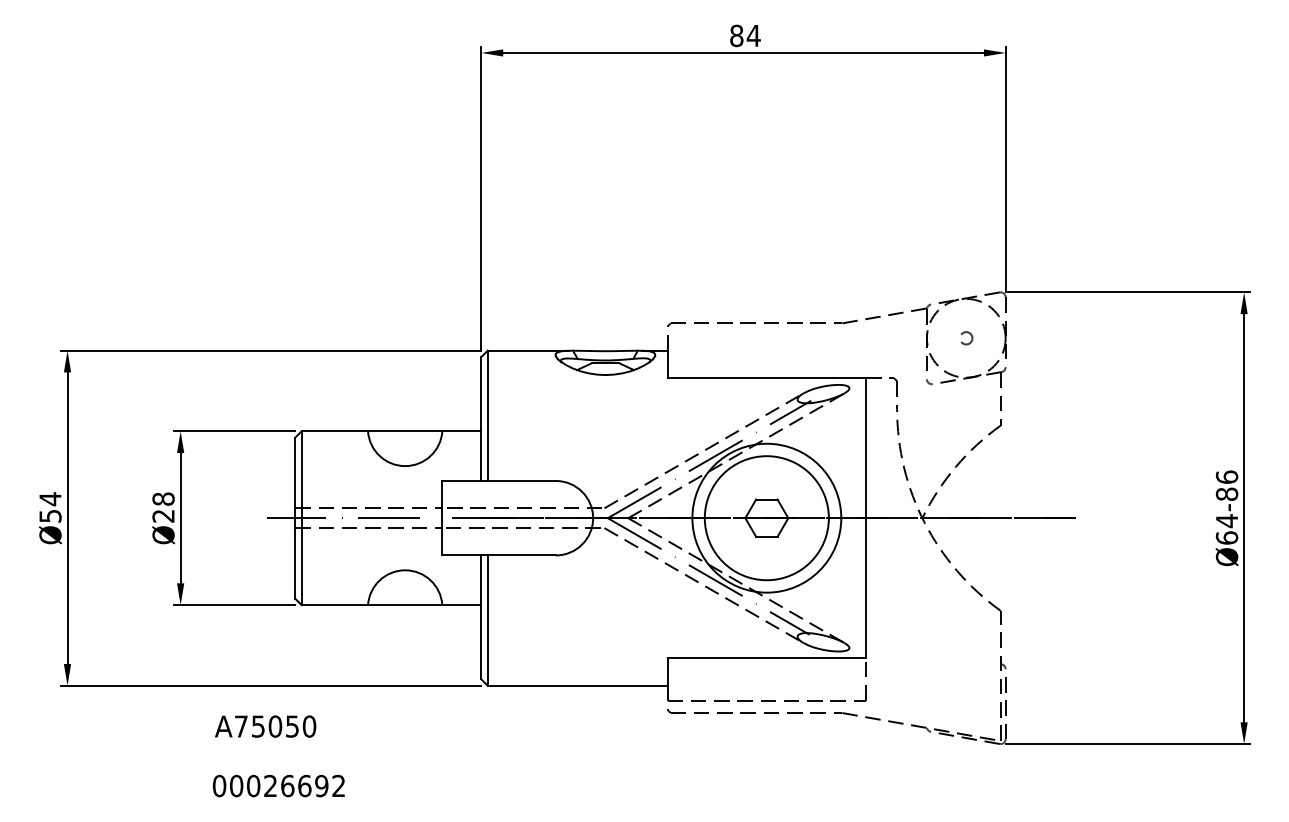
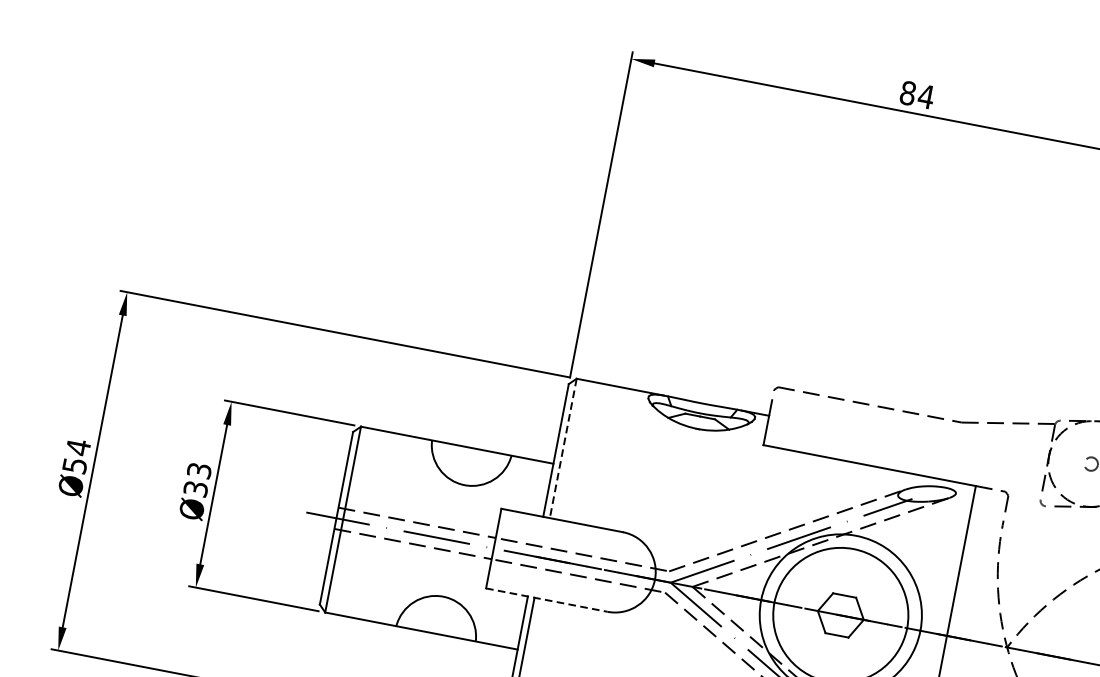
line: (487, 416) -> (562, 449), solid -> dashed
text: (163, 507) -> (197, 479), Ø28 -> Ø33
line: (499, 555) -> (547, 600), solid -> dashed

